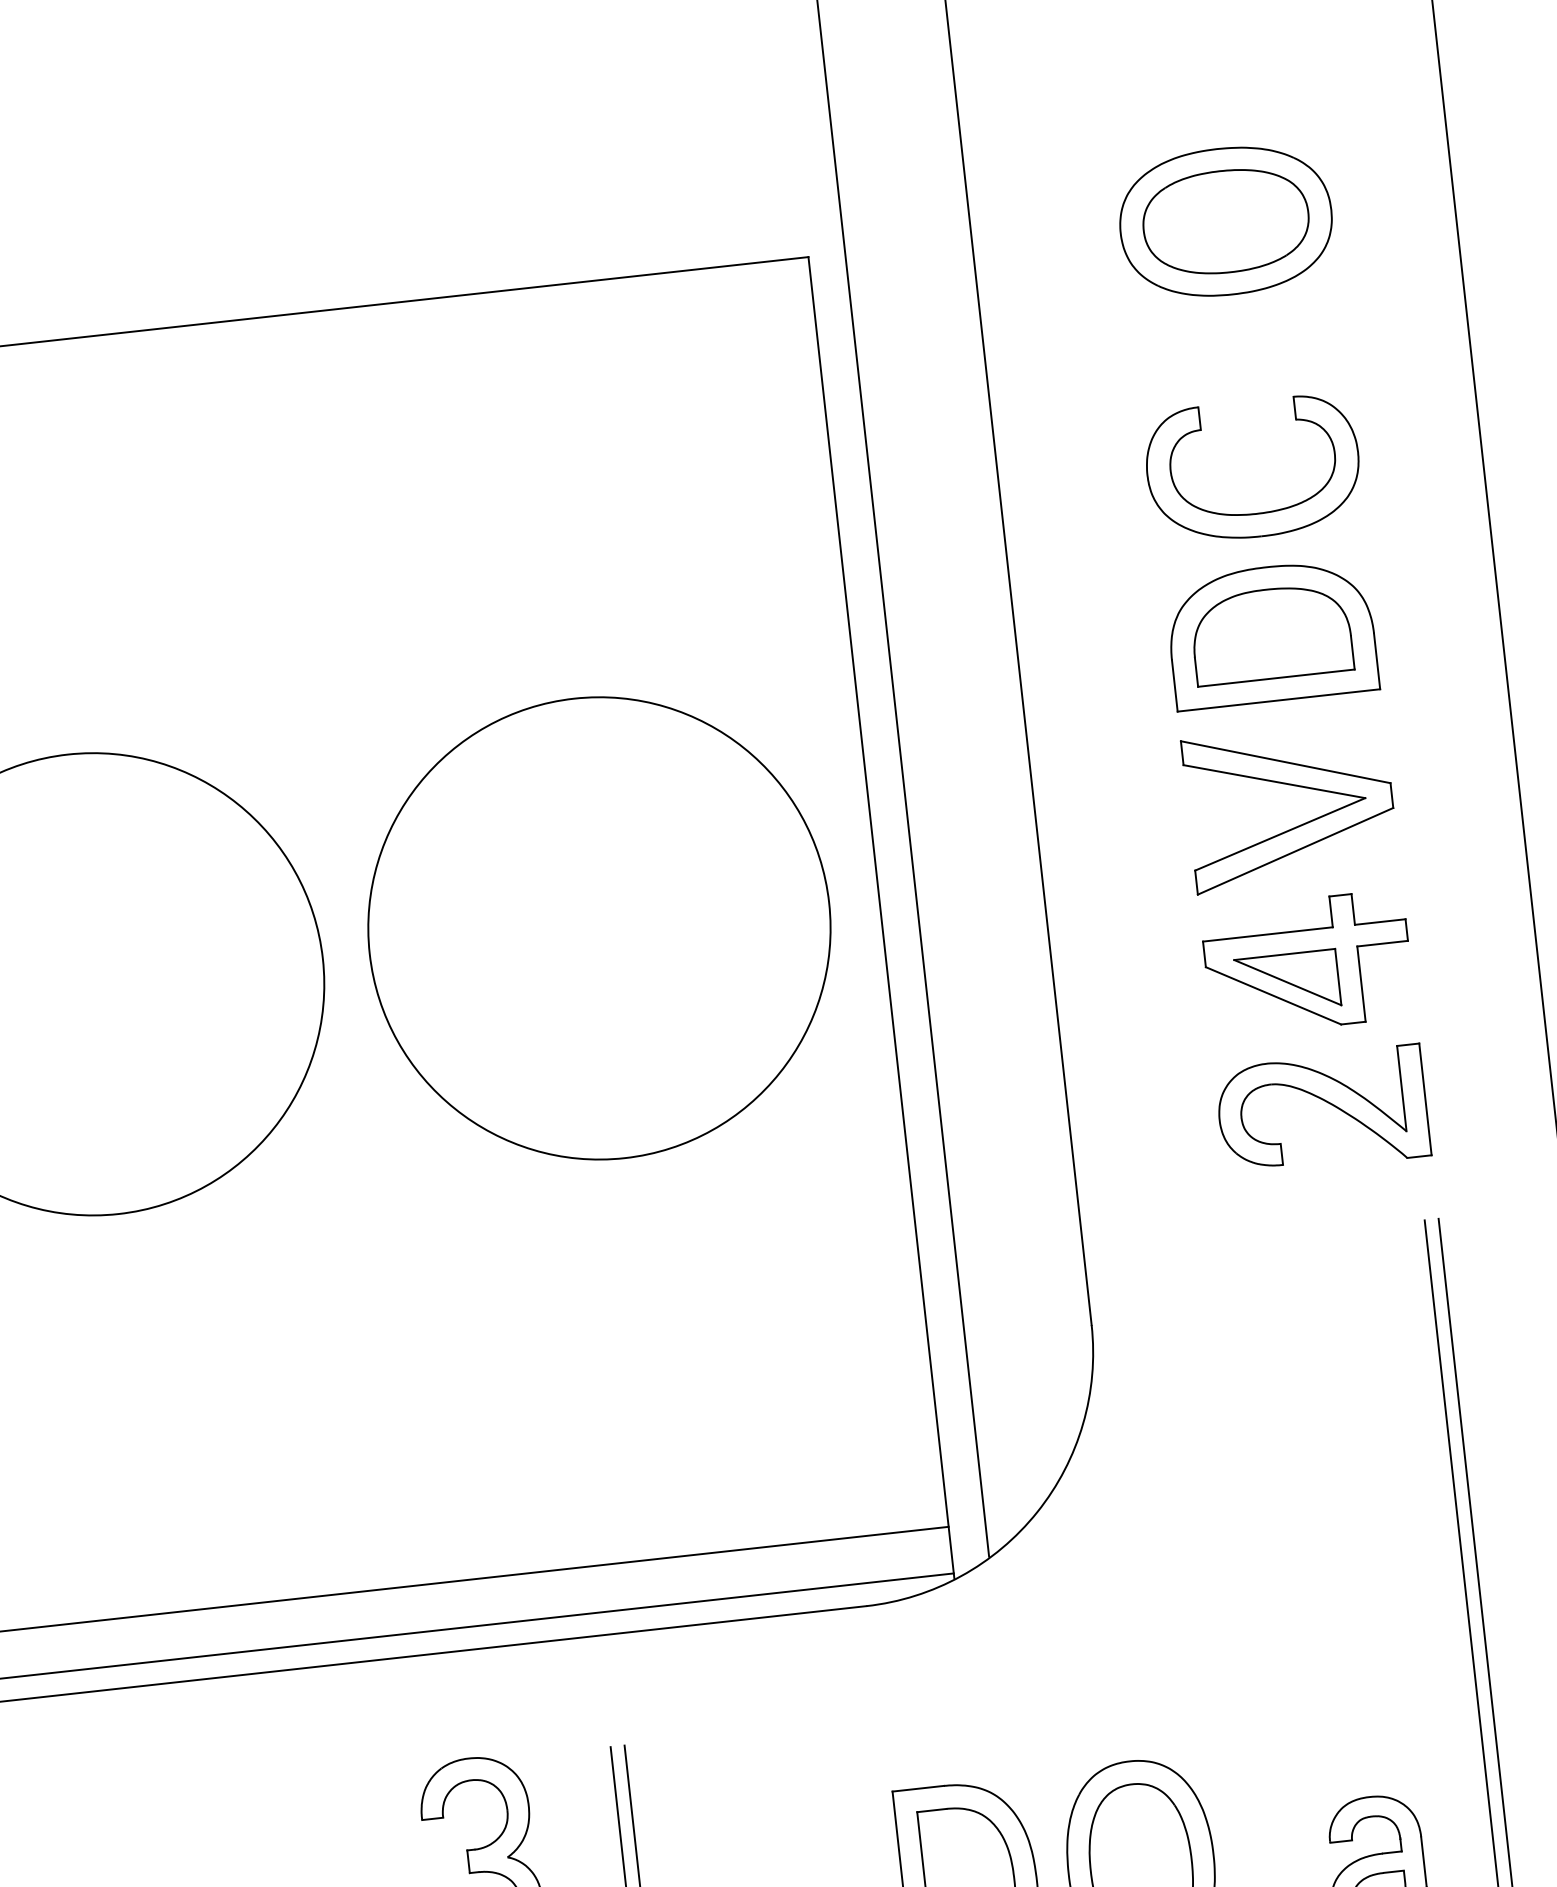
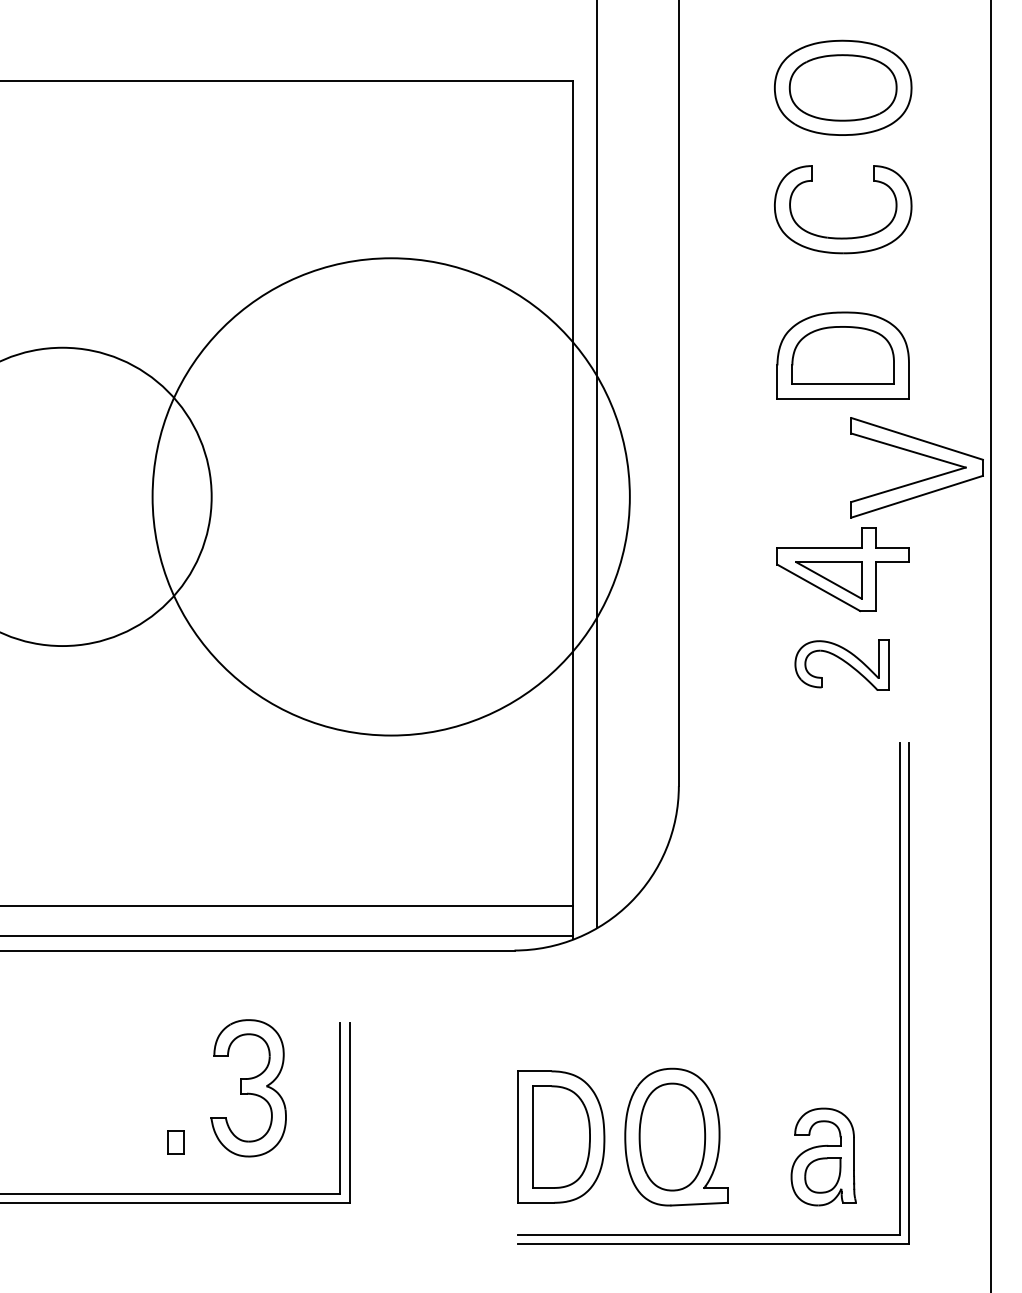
part: (1258, 512) -> (843, 237), moved
part: (1293, 787) -> (920, 455), moved
circle: (599, 927) -> (391, 496), size x1.6
part: (1321, 1109) -> (841, 664), size x0.7

